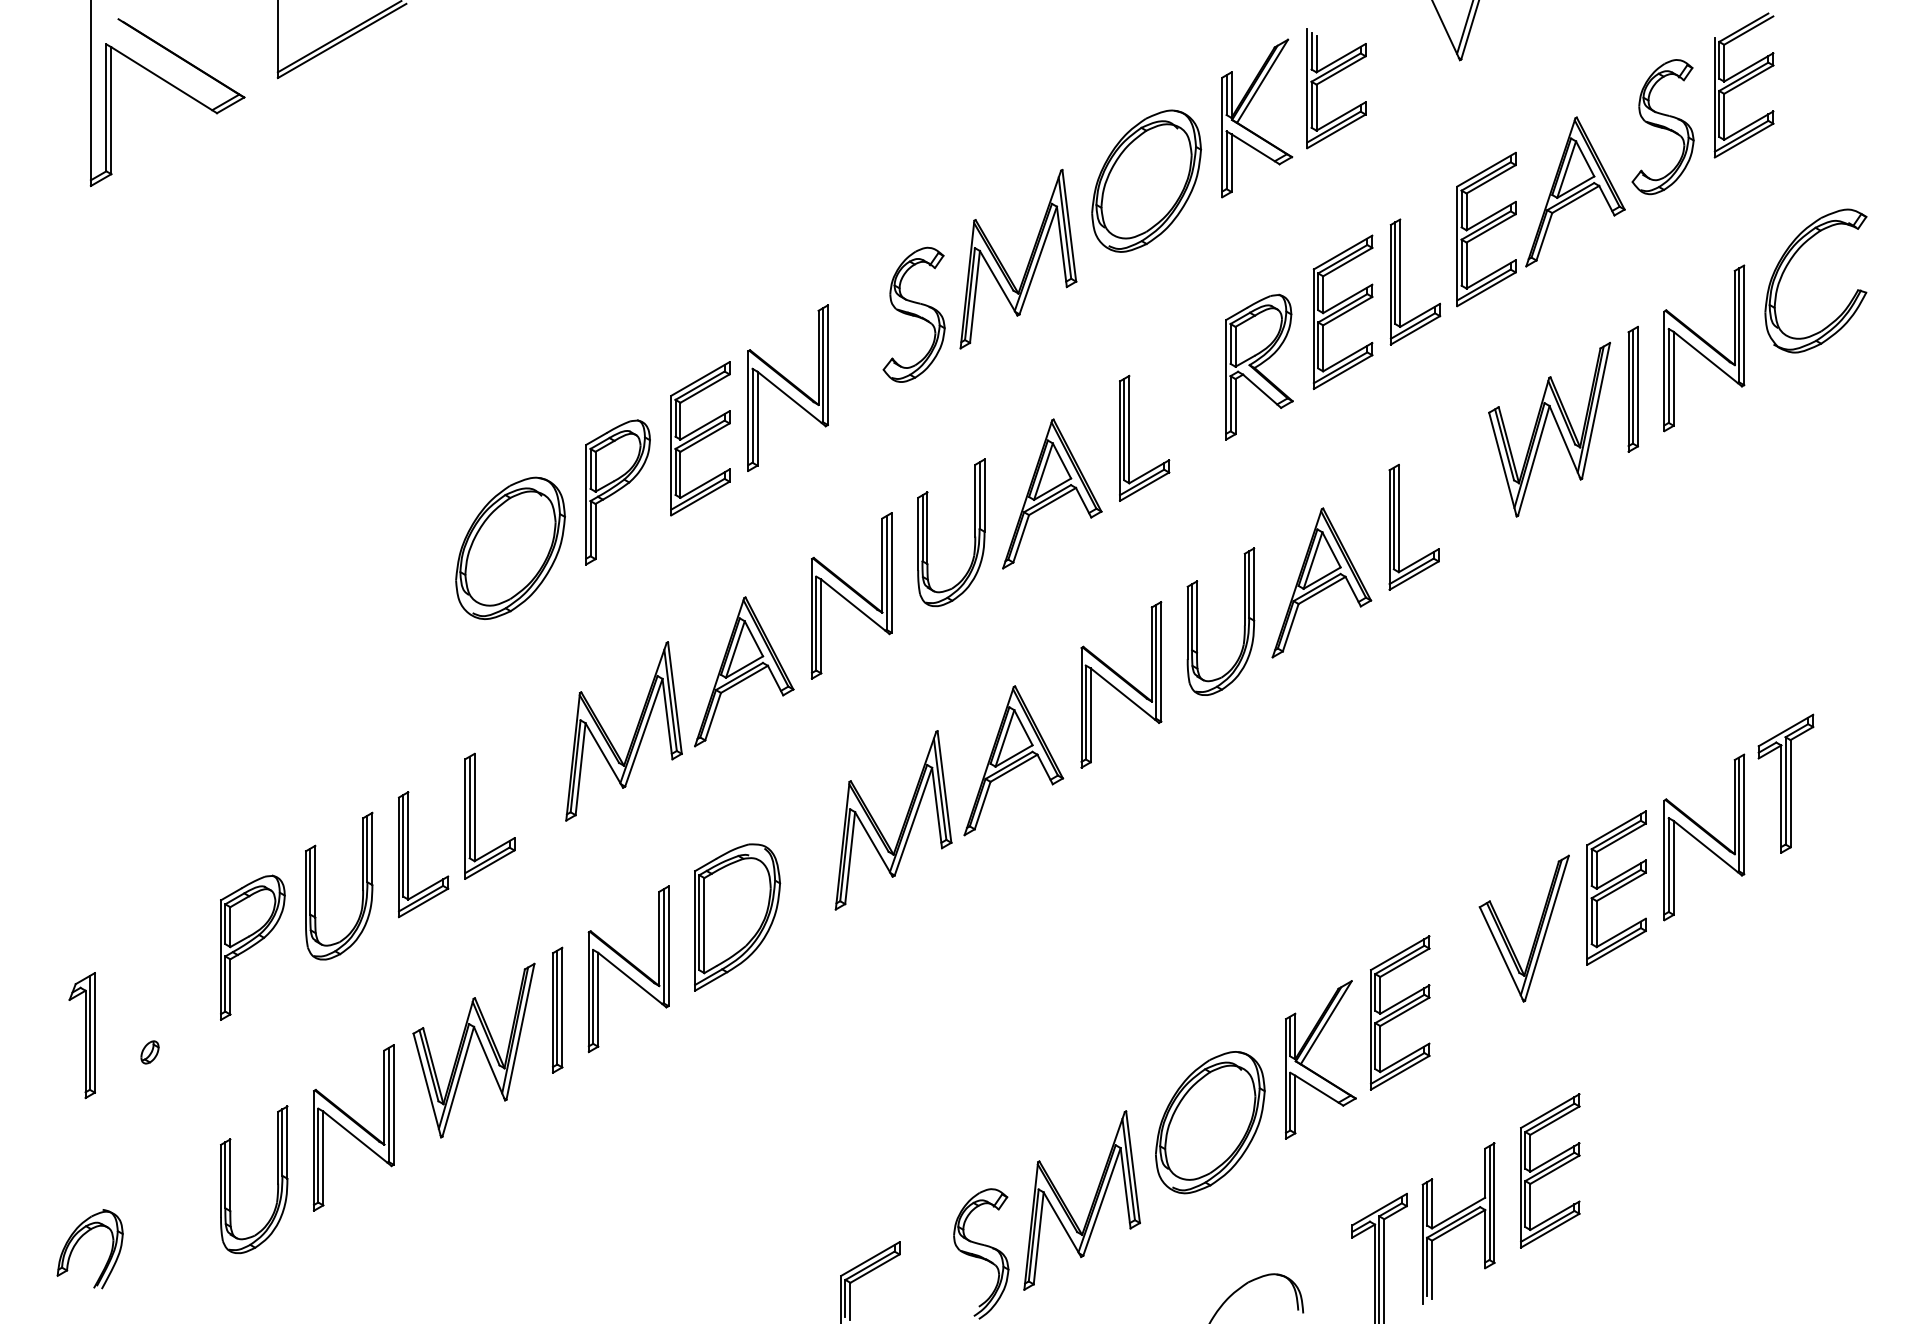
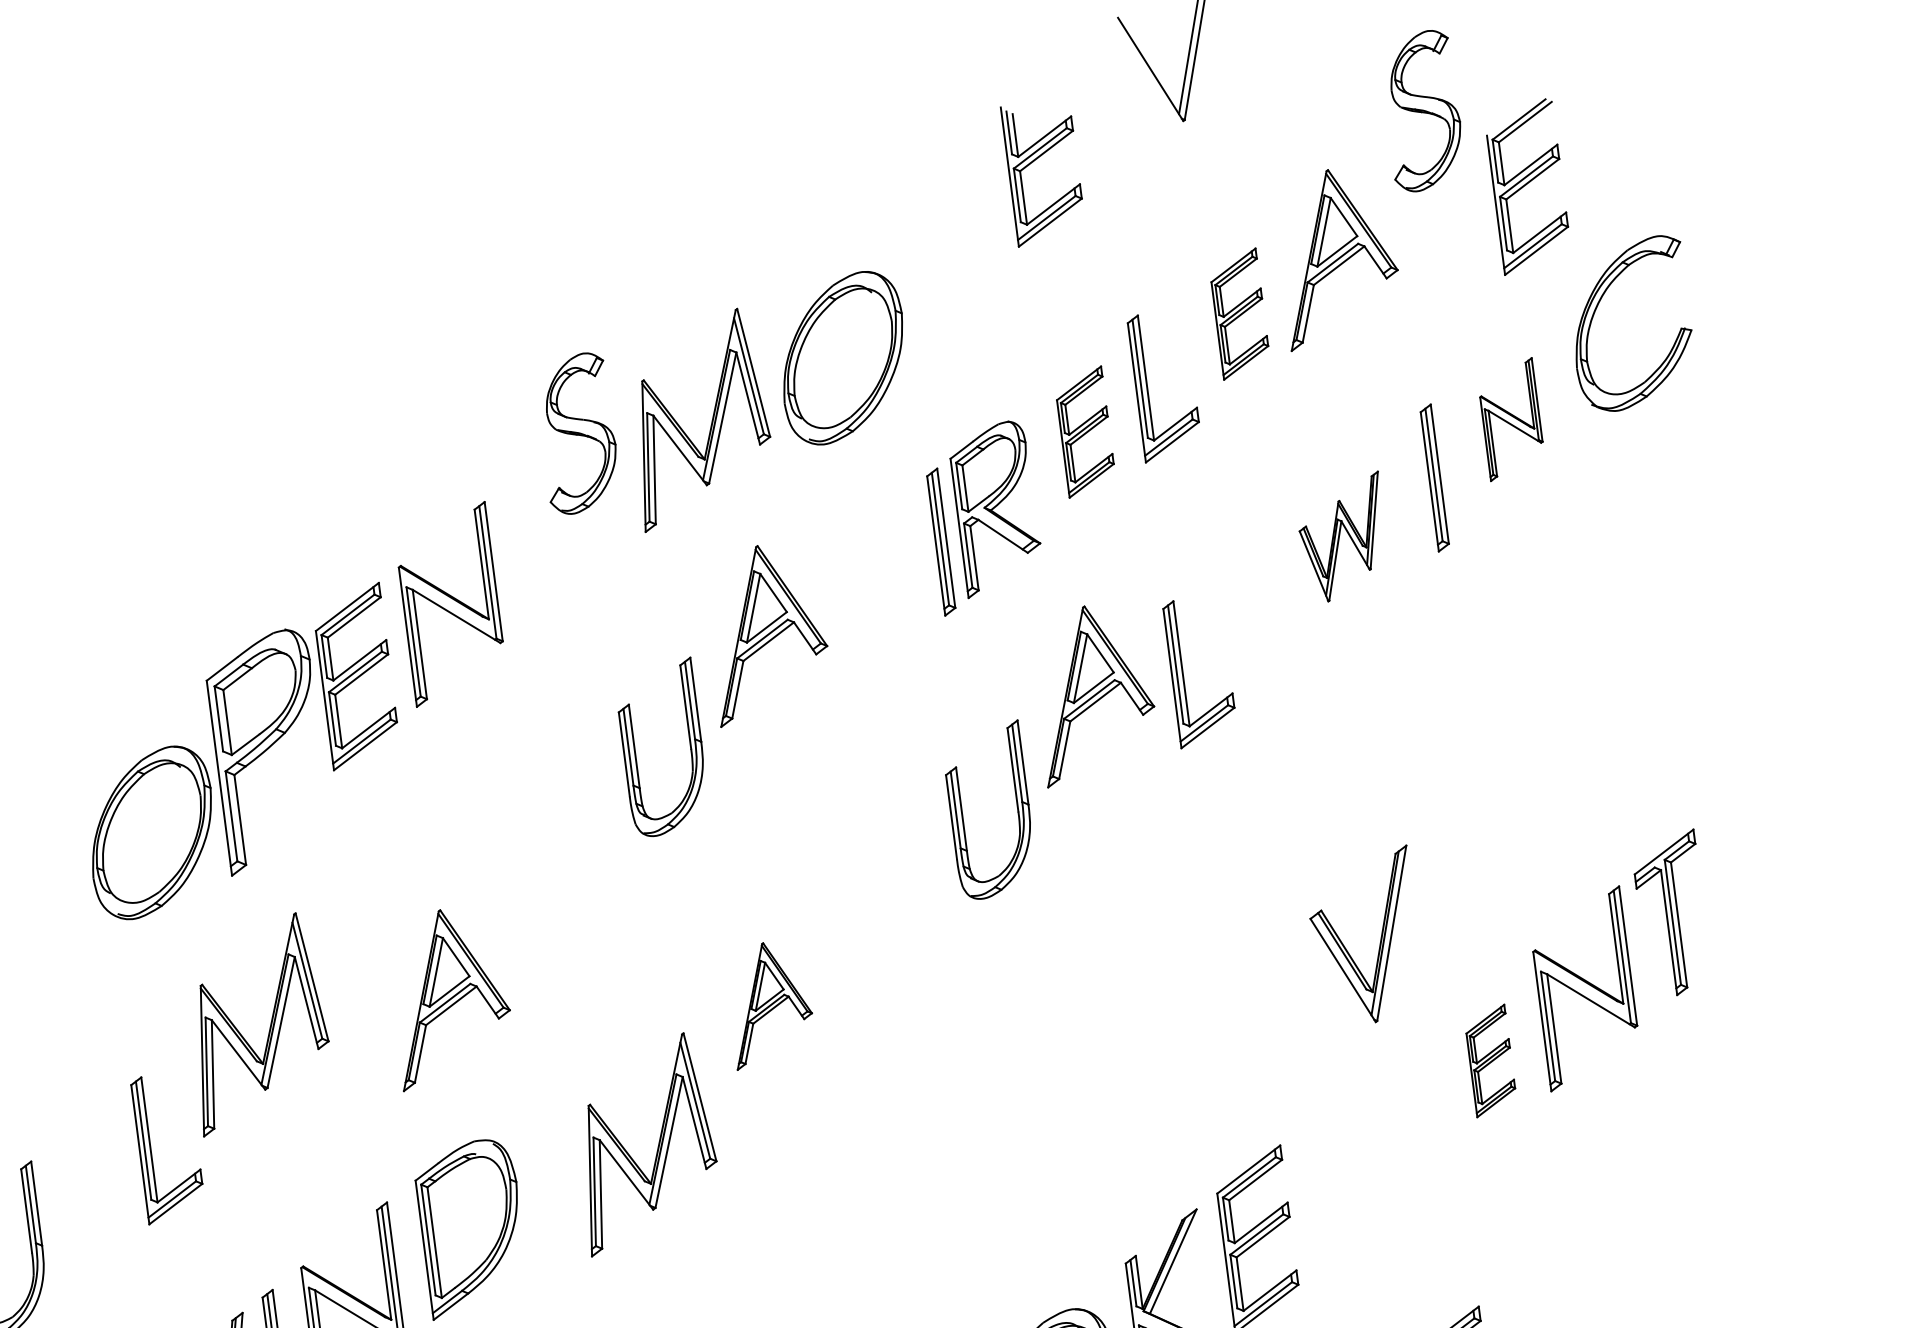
part: (1743, 85) -> (1527, 186), moved
part: (1662, 127) -> (1421, 111), moved
part: (1251, 130) -> (951, 234), removed
part: (1146, 180) -> (843, 357), moved
part: (1486, 229) -> (1239, 314), size x0.7
part: (1342, 311) -> (1084, 431), size x0.7
part: (913, 314) -> (577, 433), moved
part: (1704, 348) -> (1511, 419), size x0.6
part: (1208, 388) -> (940, 541), added
part: (1549, 429) -> (1343, 537), size x0.6
part: (1129, 437) -> (855, 610), removed
part: (617, 492) -> (268, 751), size x1.4
part: (1052, 493) -> (767, 632), moved
part: (1321, 582) -> (1093, 692), moved
part: (851, 595) -> (556, 836), removed
part: (744, 671) -> (450, 996), moved
part: (1121, 684) -> (883, 898), removed
part: (633, 735) -> (269, 1027), moved
part: (1013, 760) -> (769, 1003), size x0.7
part: (903, 822) -> (657, 1144), moved
part: (408, 854) -> (79, 1204), removed
part: (1616, 887) -> (1490, 1060), size x0.6
part: (1536, 931) -> (1380, 938), moved

